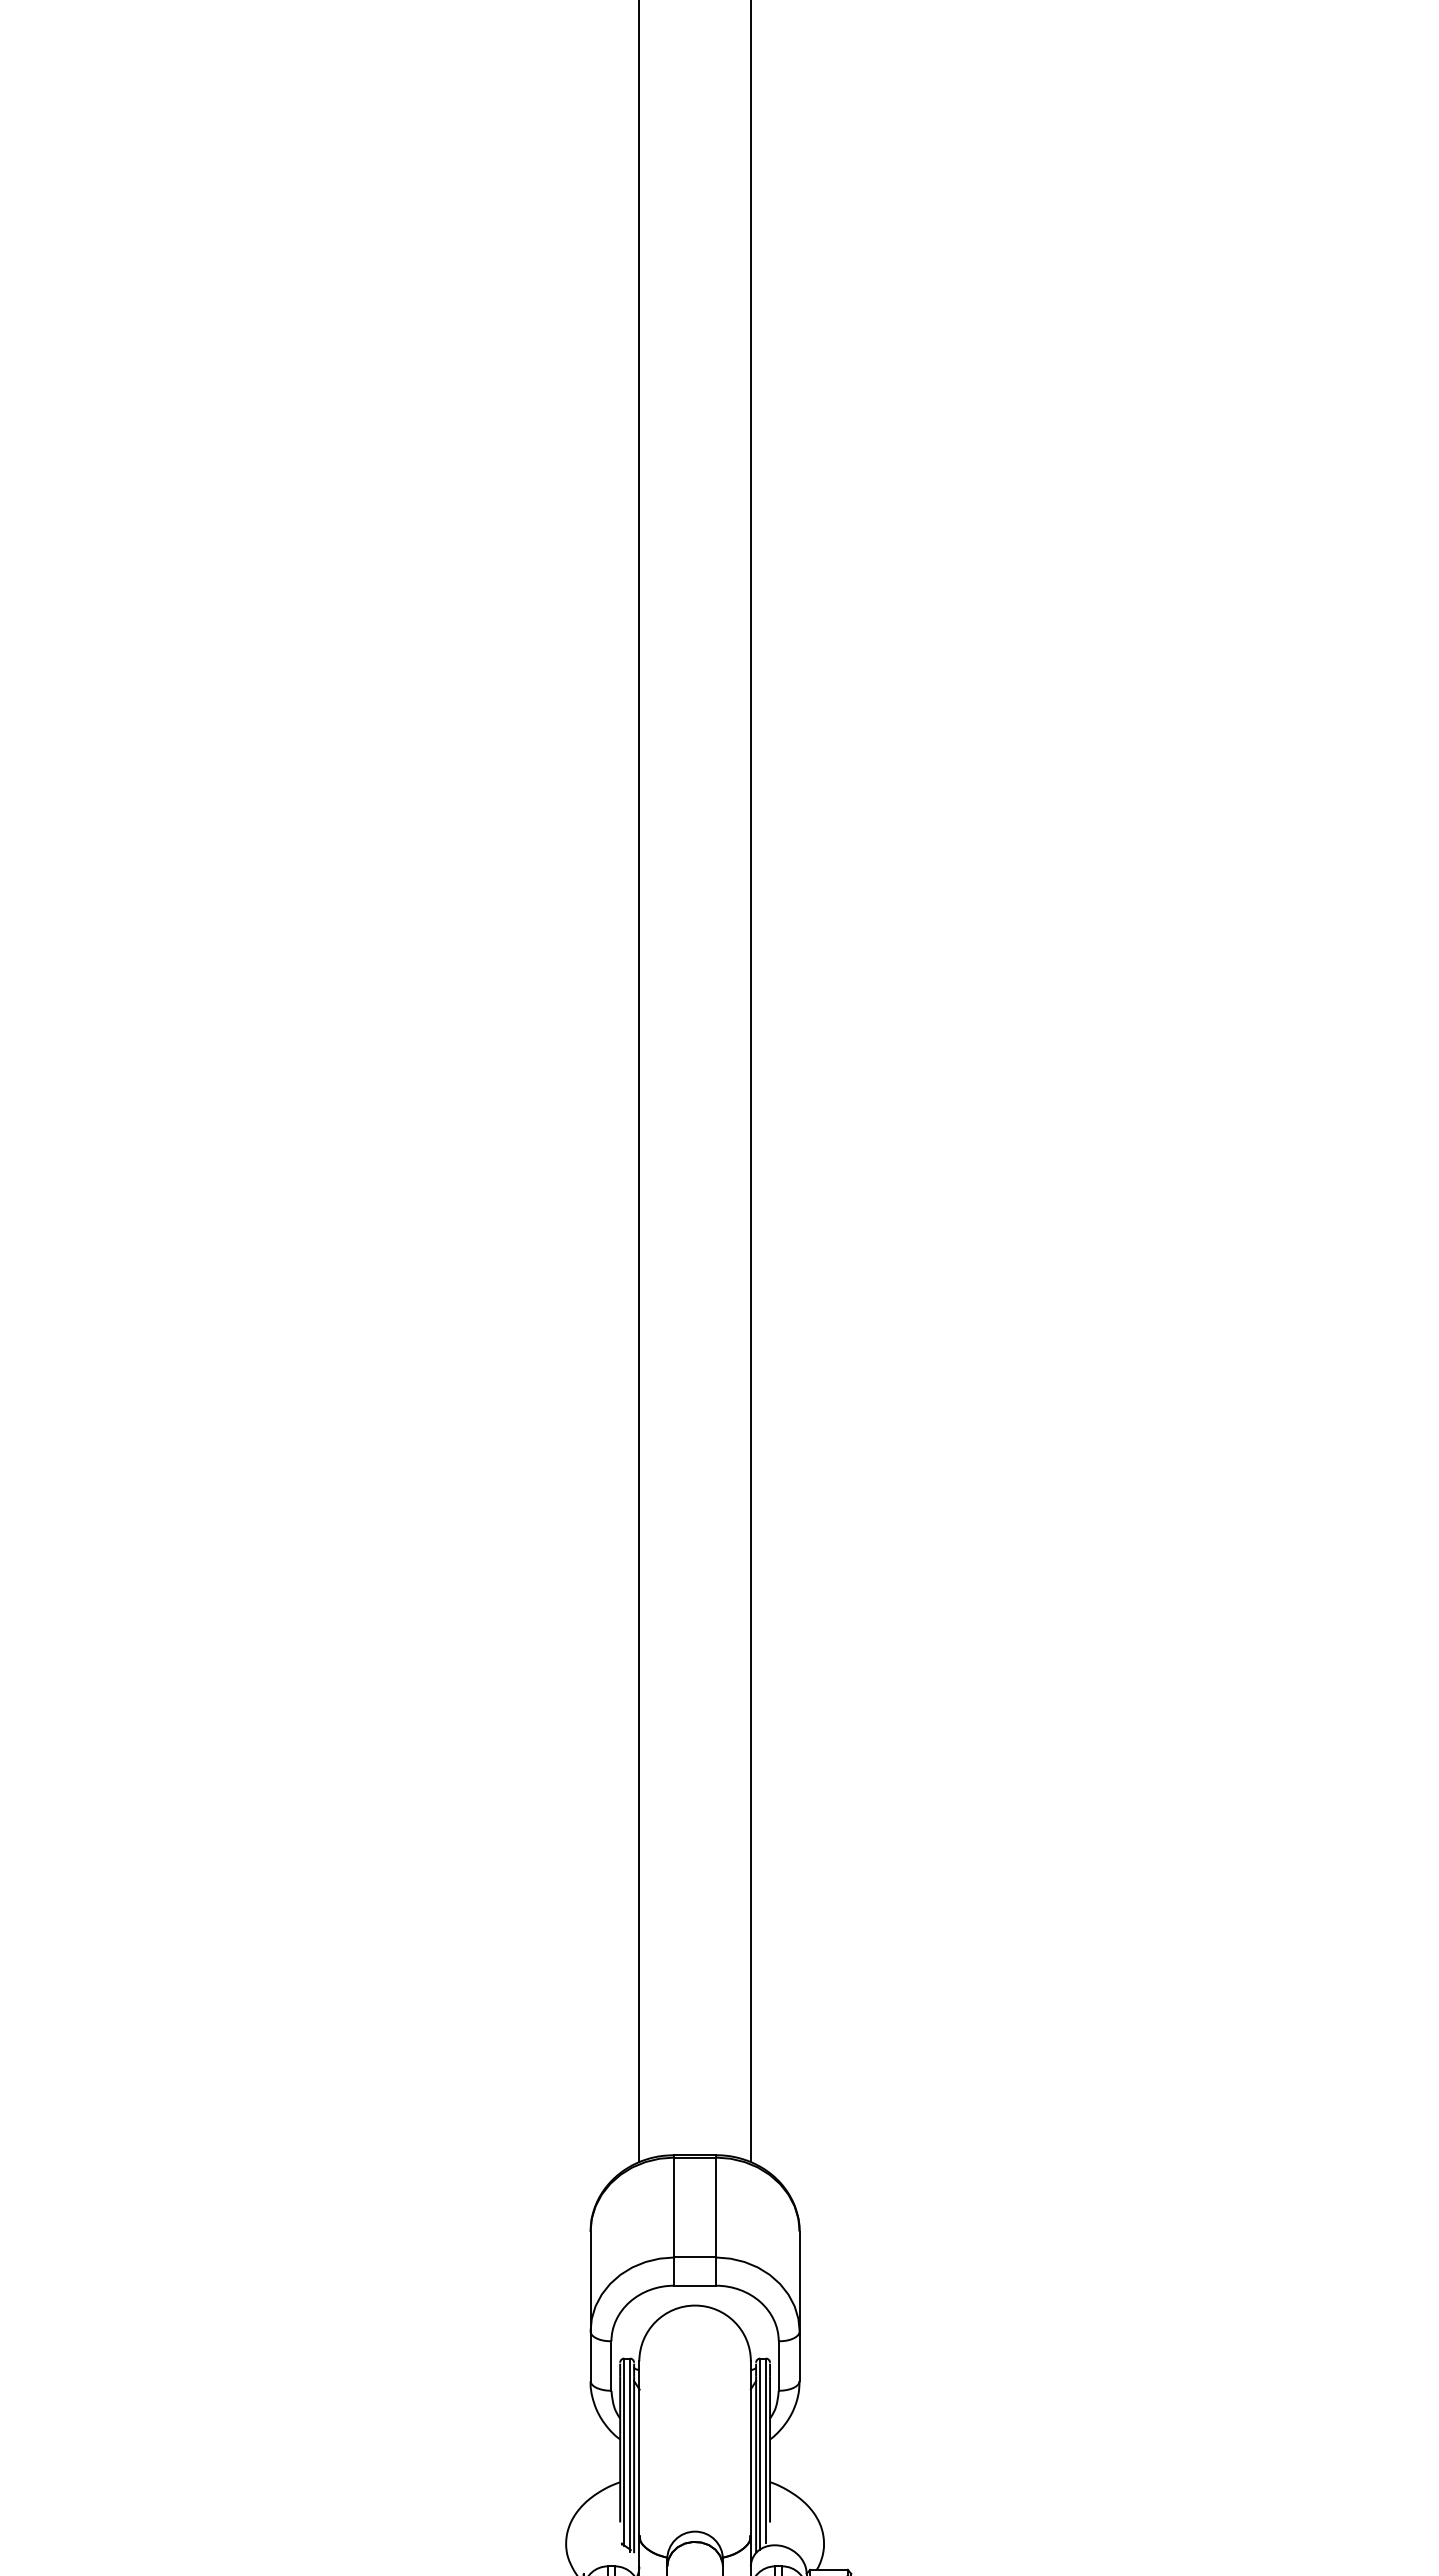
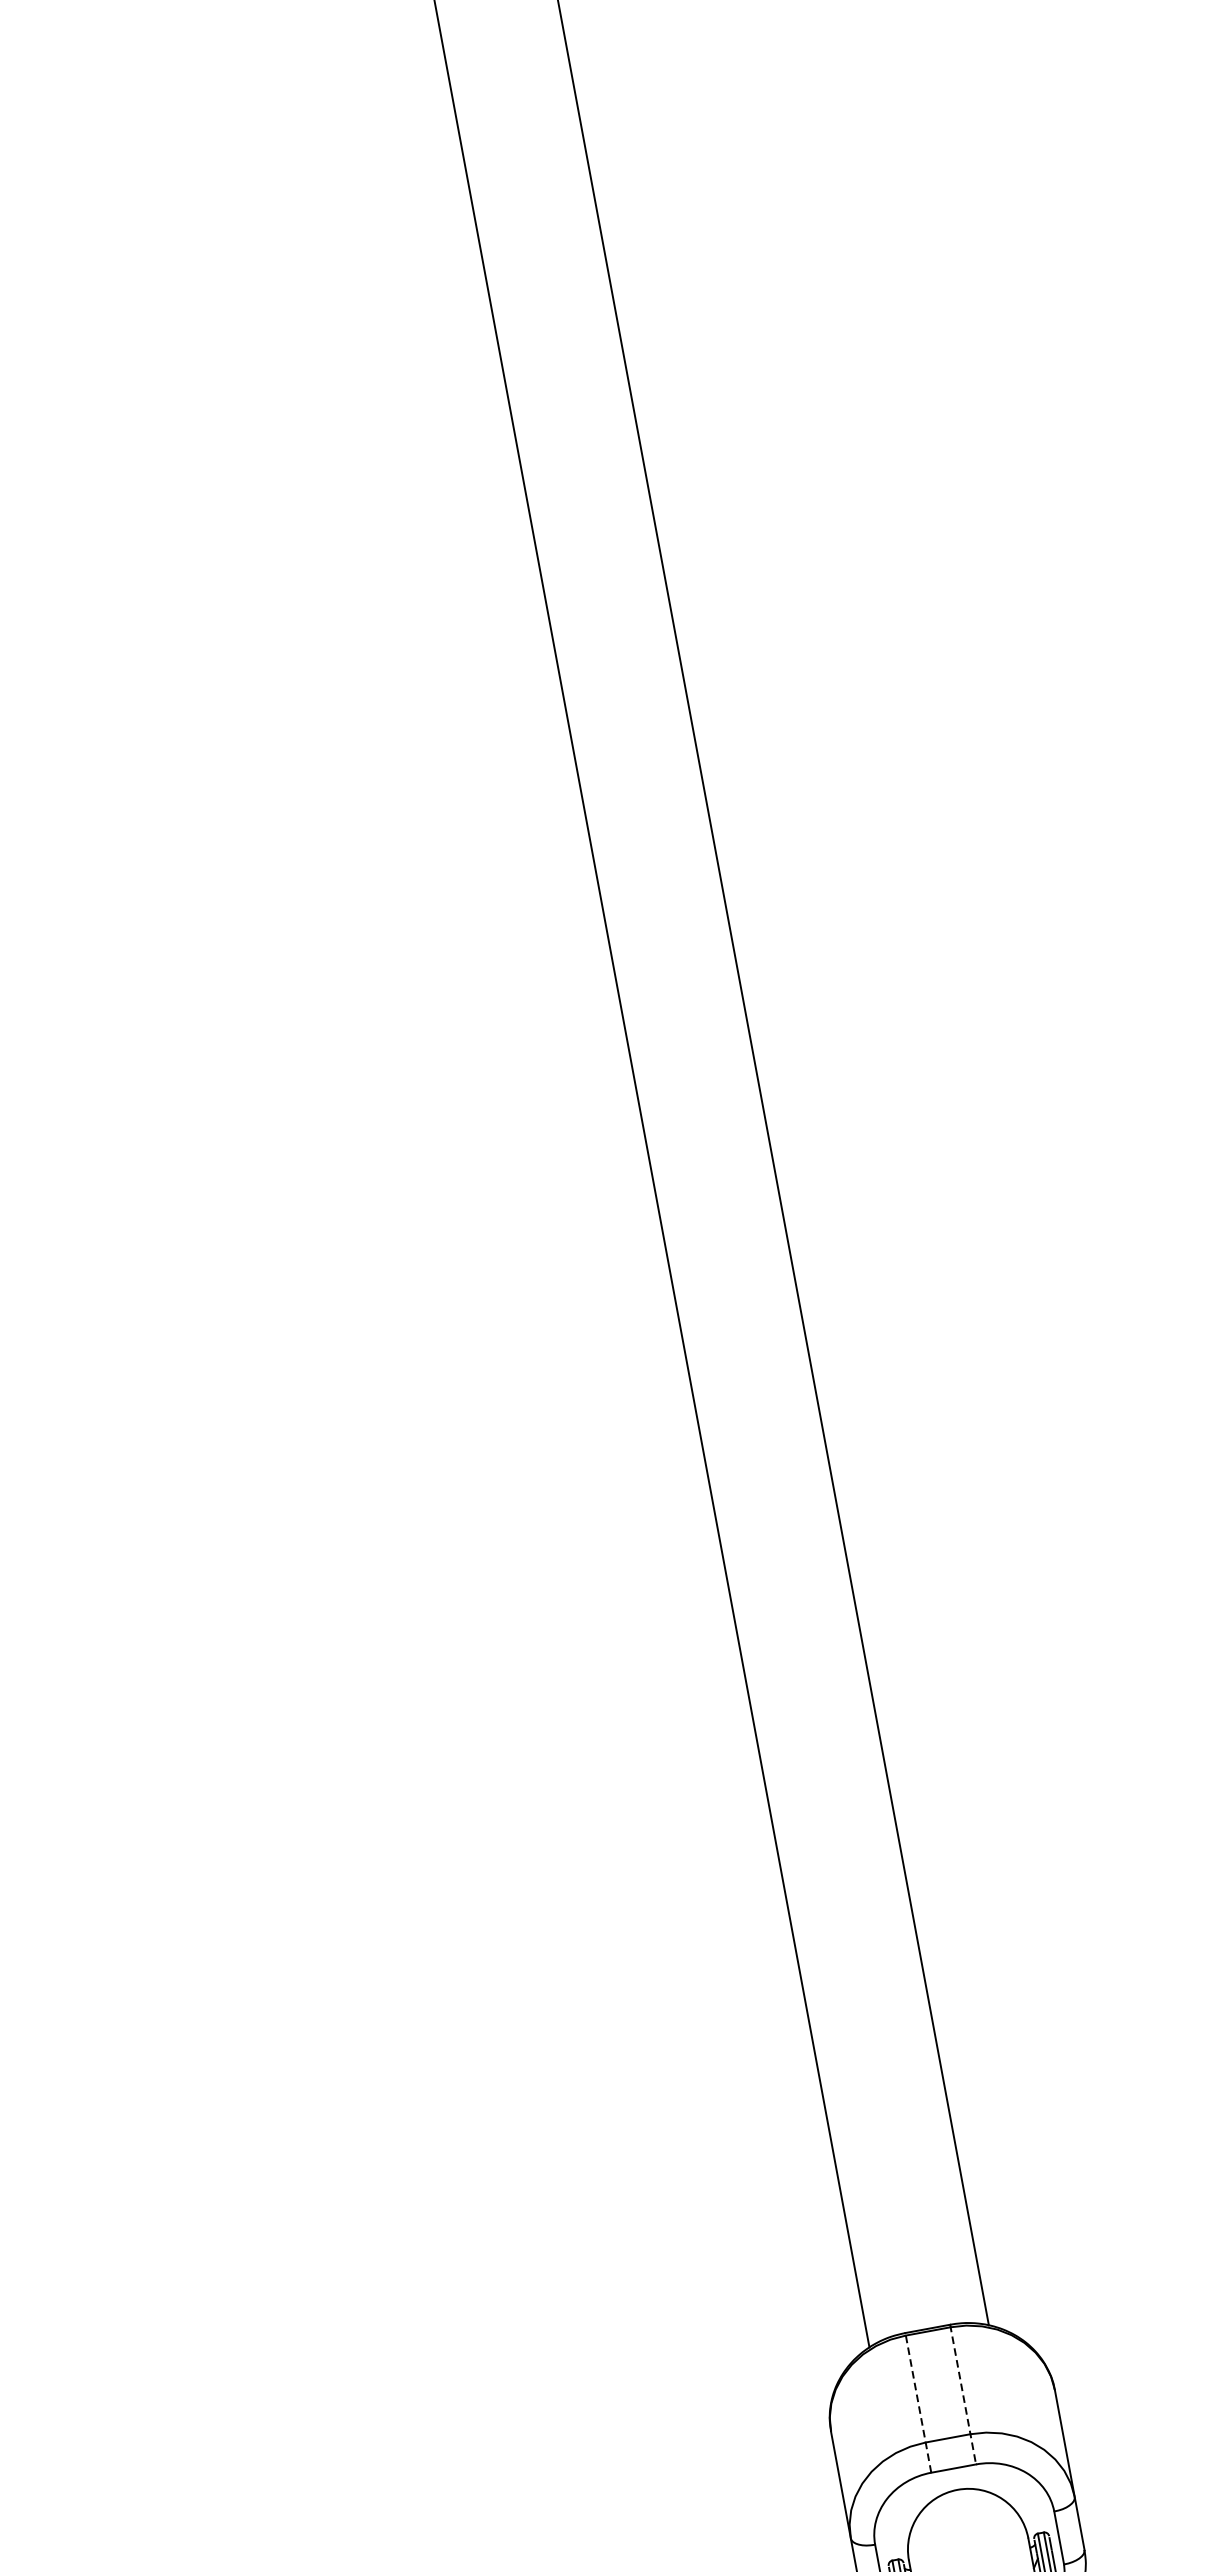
line: (674, 2219) -> (918, 2401), solid -> dashed
line: (716, 2220) -> (963, 2394), solid -> dashed

